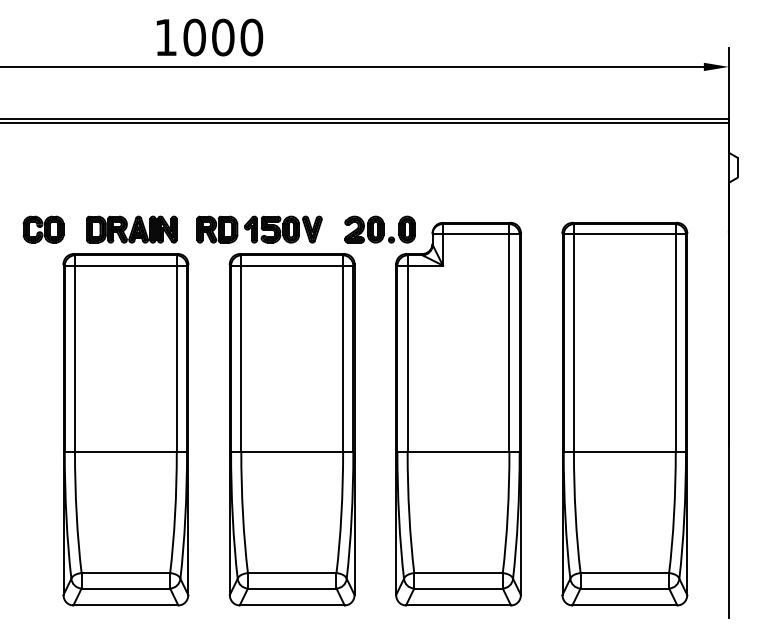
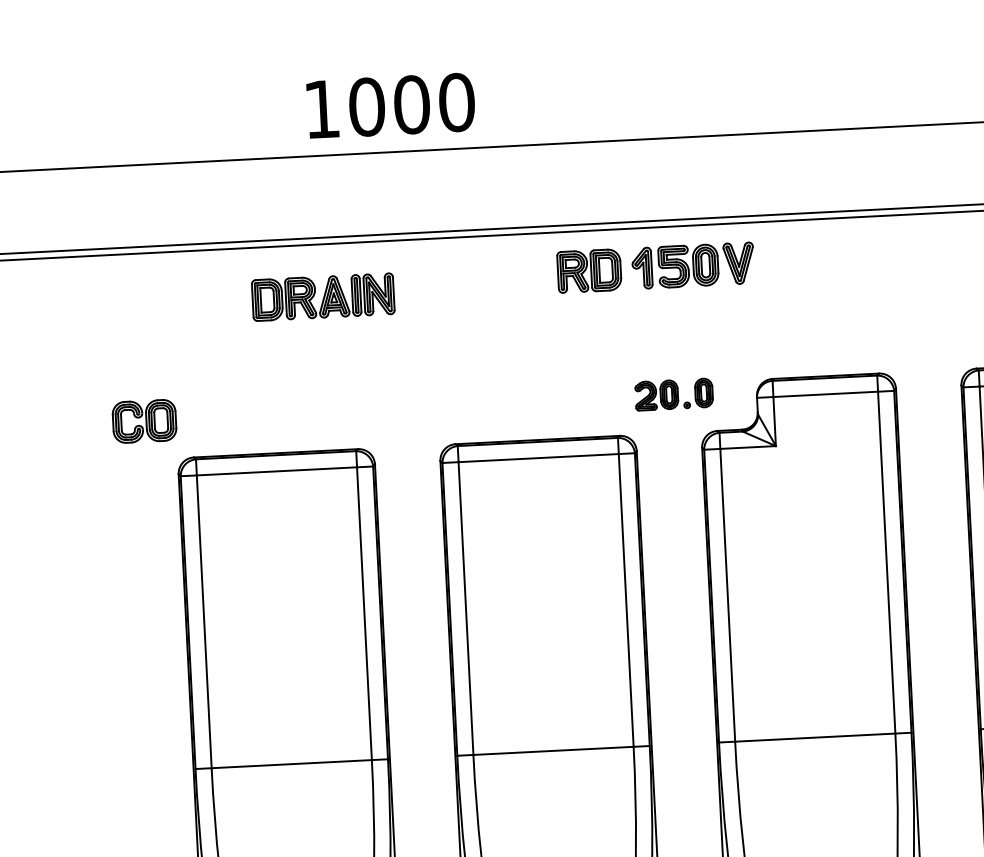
part: (131, 229) -> (322, 297), moved
part: (259, 229) -> (655, 267), moved
part: (379, 229) -> (673, 394), size x0.7

